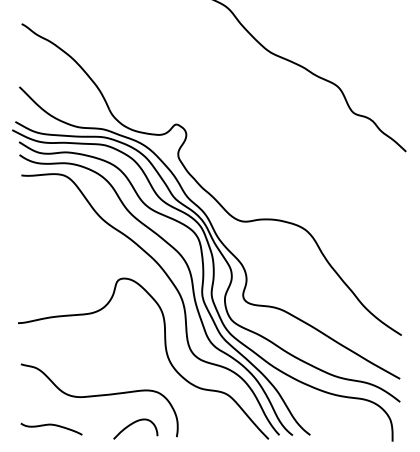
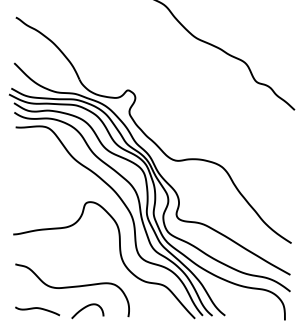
curve: (132, 424) -> (85, 307), moved

